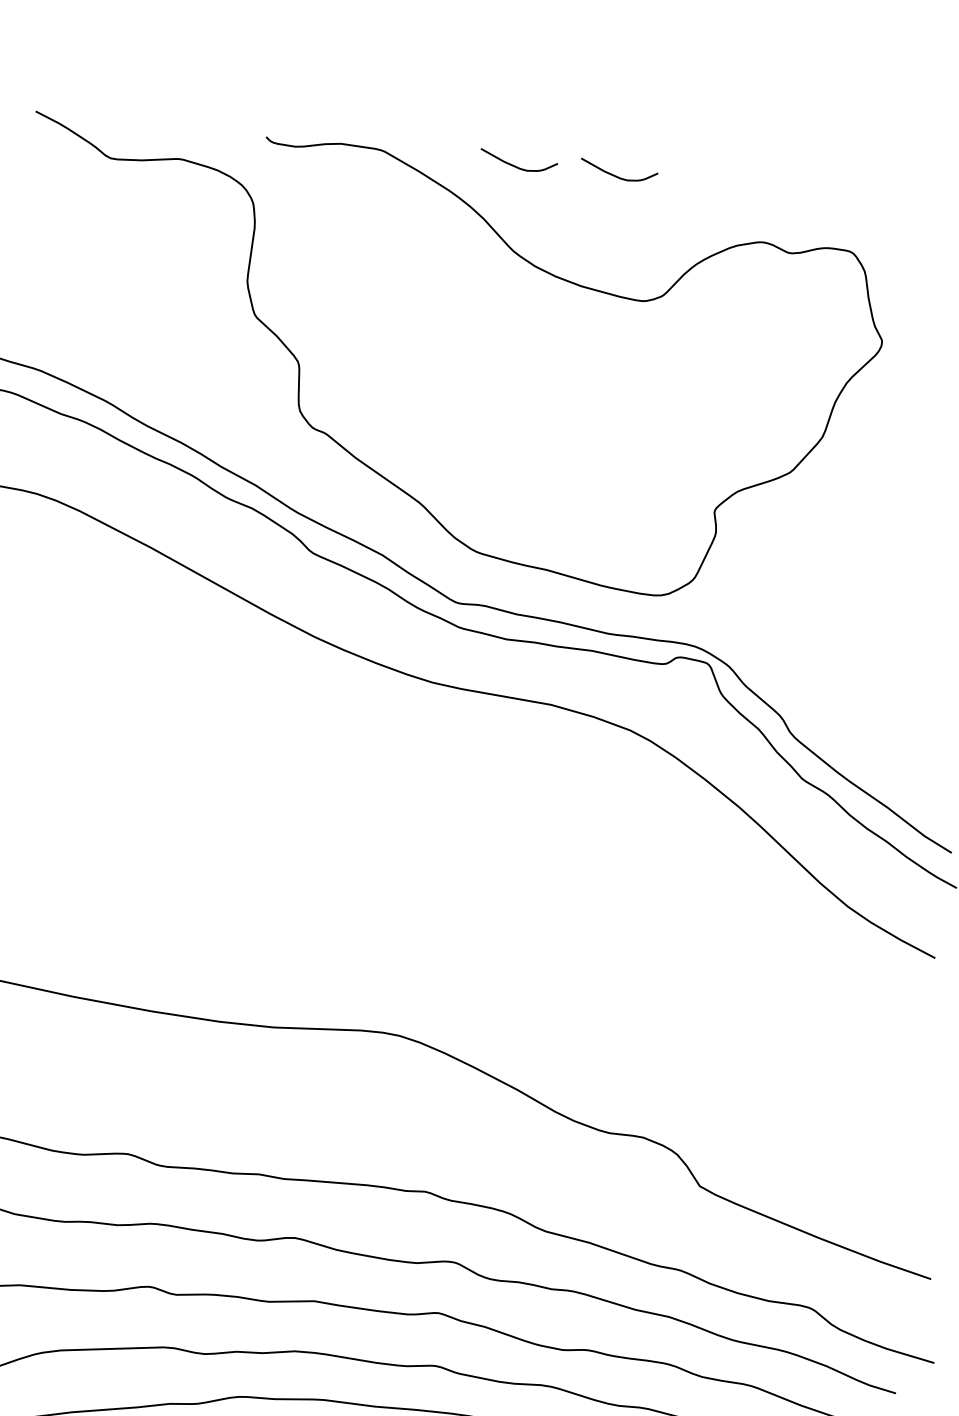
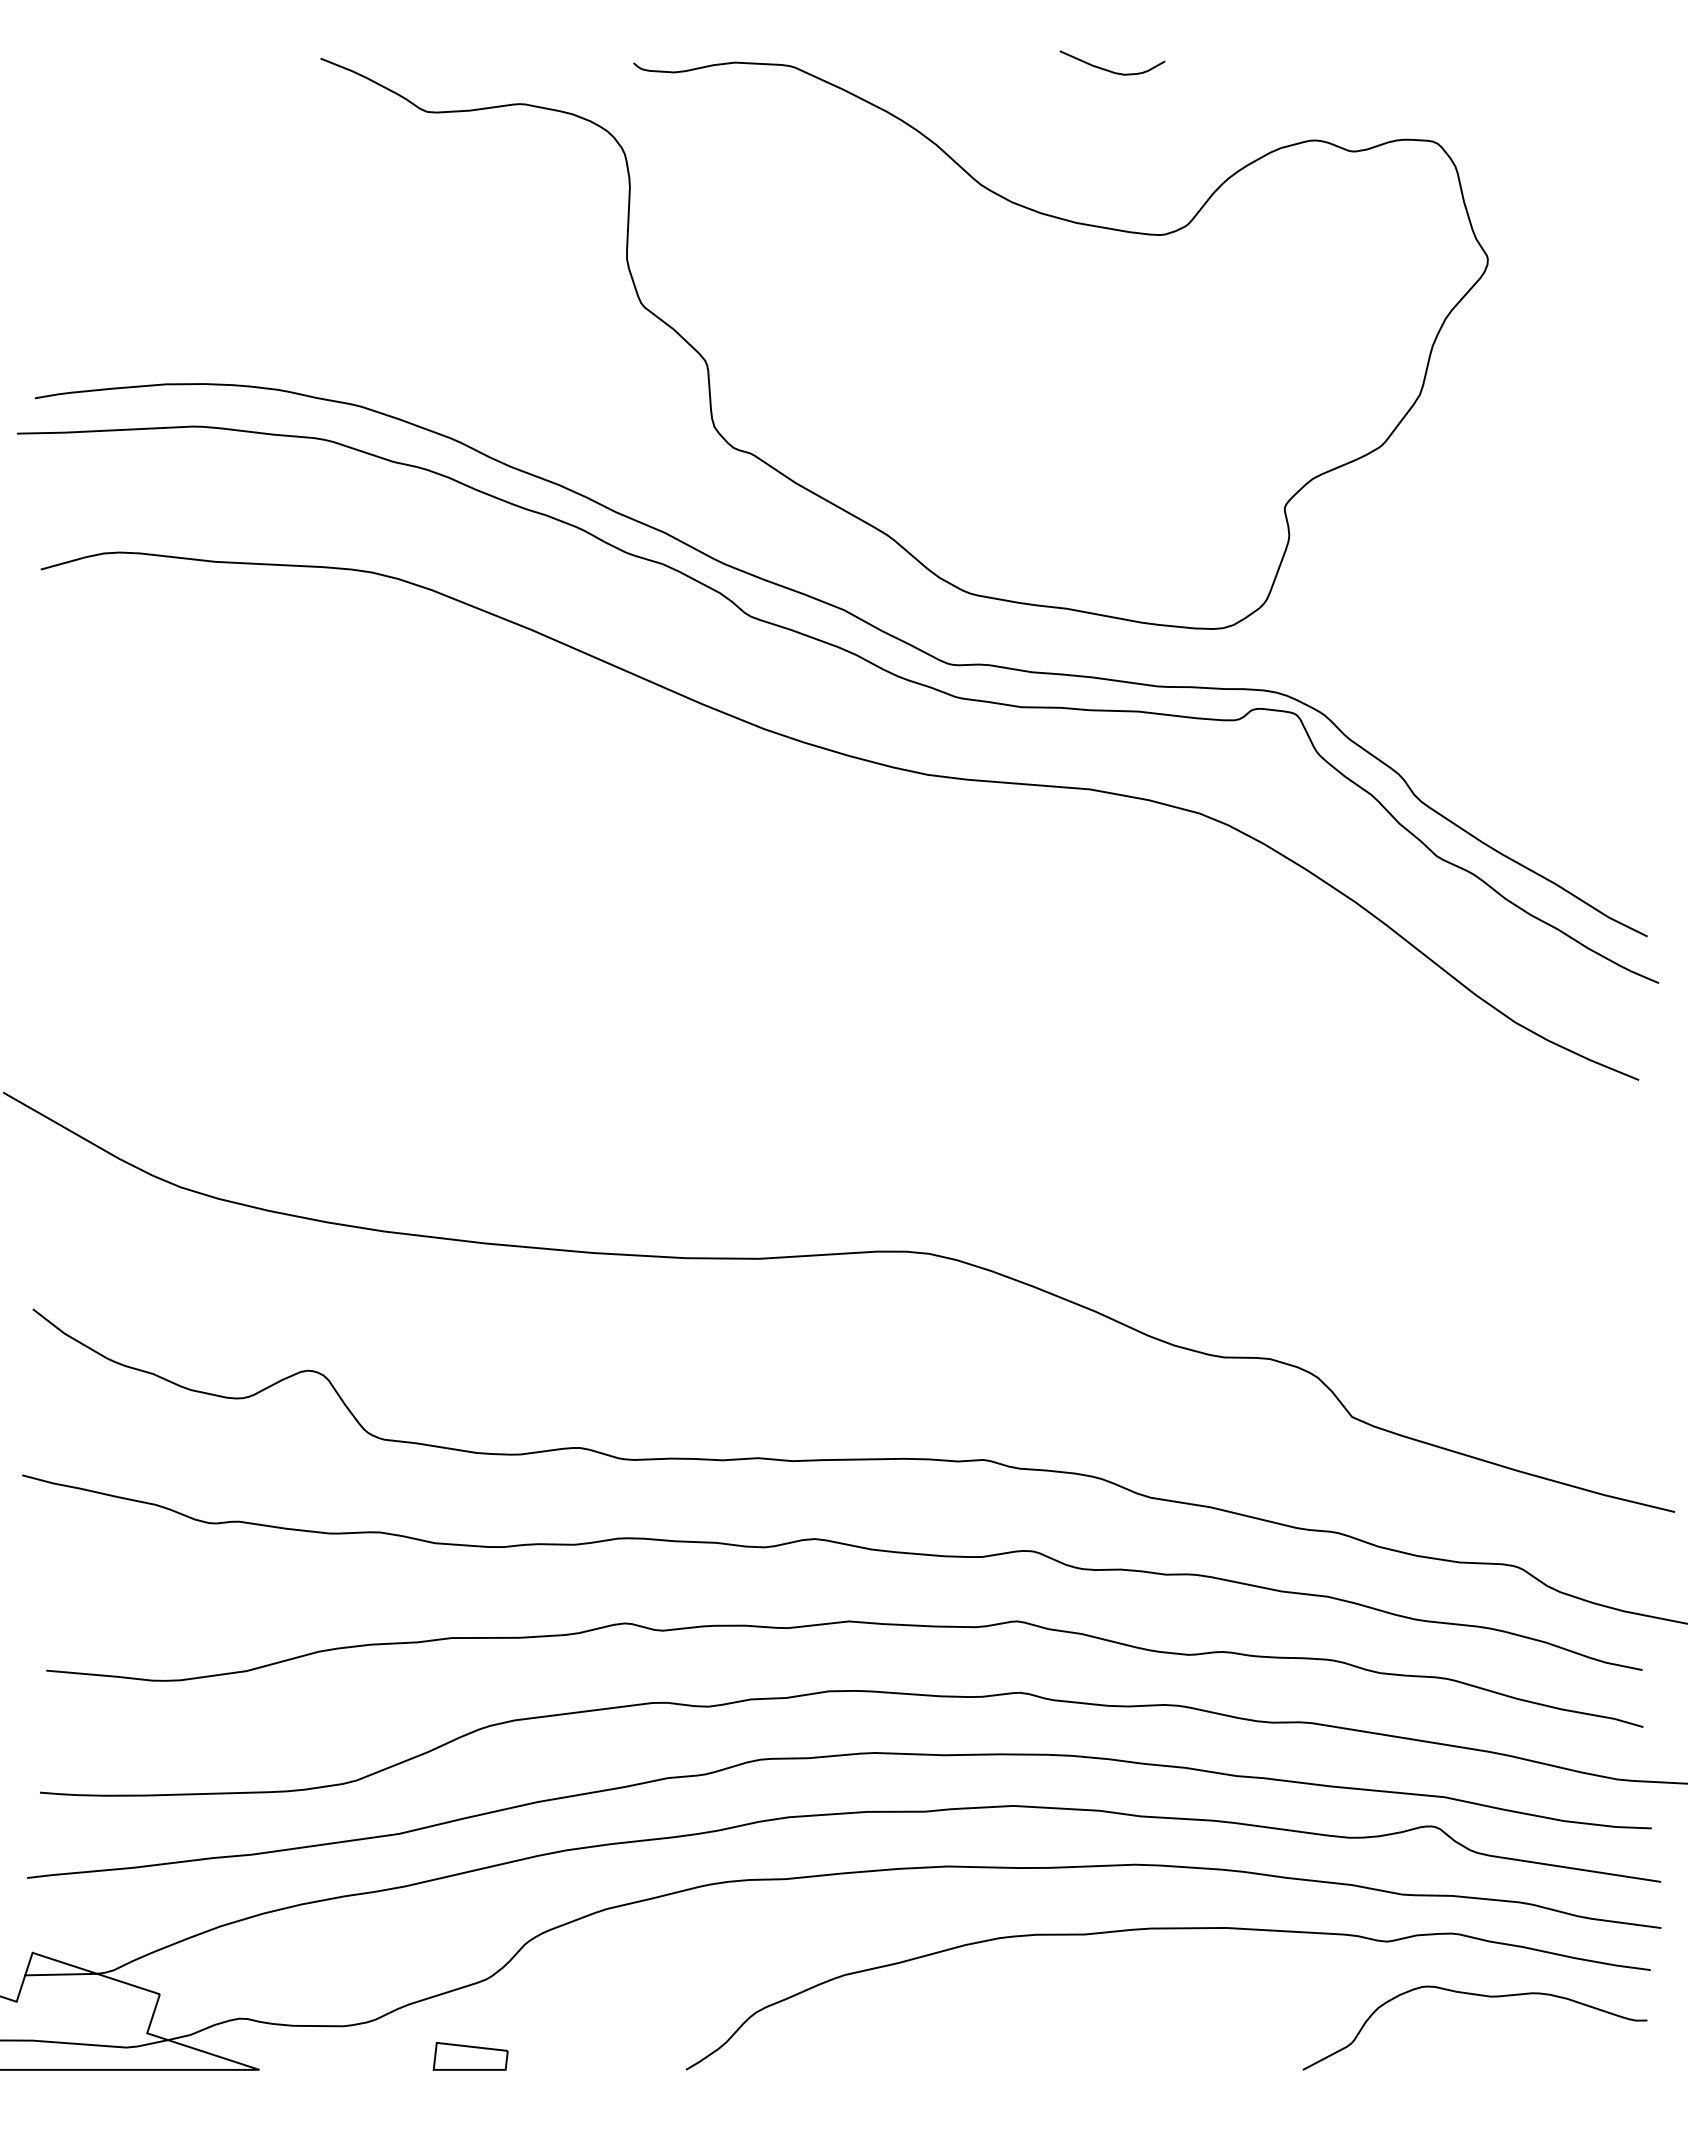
curve: (515, 165) -> (972, 69), removed

